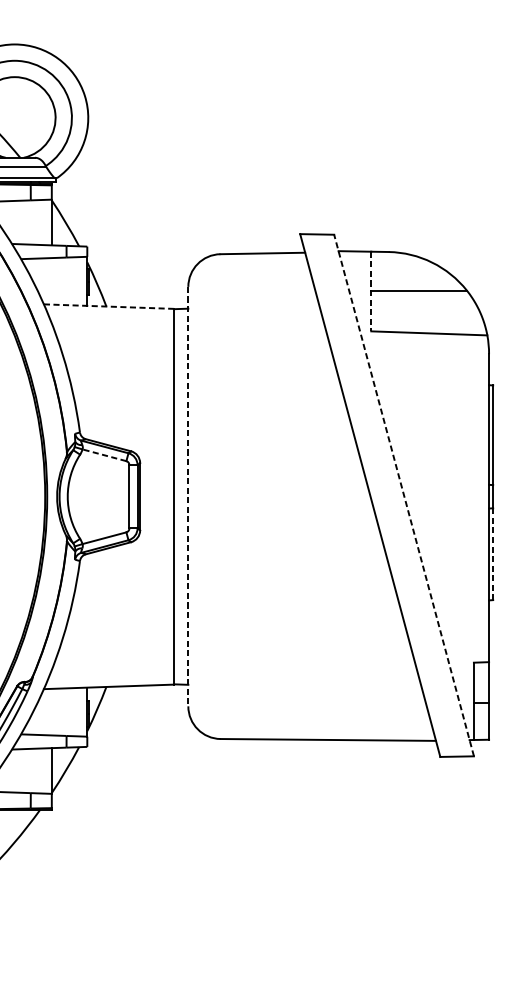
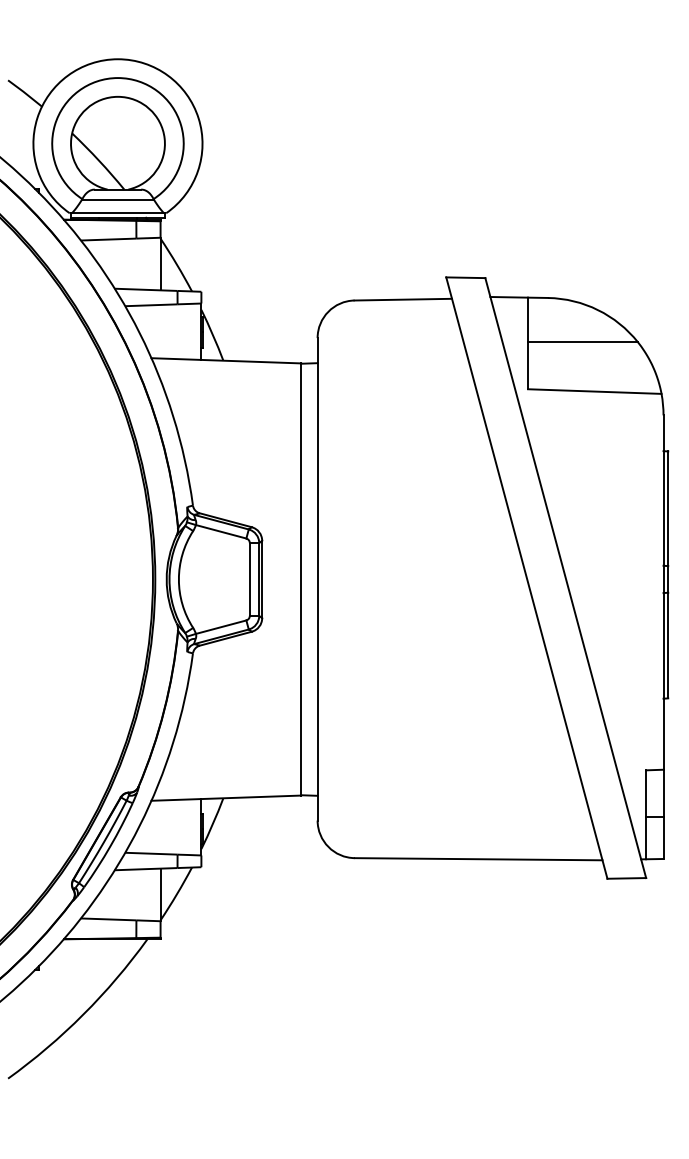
line: (371, 291) -> (528, 343), dashed -> solid
line: (109, 306) -> (226, 360), dashed -> solid
line: (103, 455) -> (220, 531), dashed -> solid
line: (403, 495) -> (565, 578), dashed -> solid
line: (188, 496) -> (317, 579), dashed -> solid
line: (493, 554) -> (668, 645), dashed -> solid

